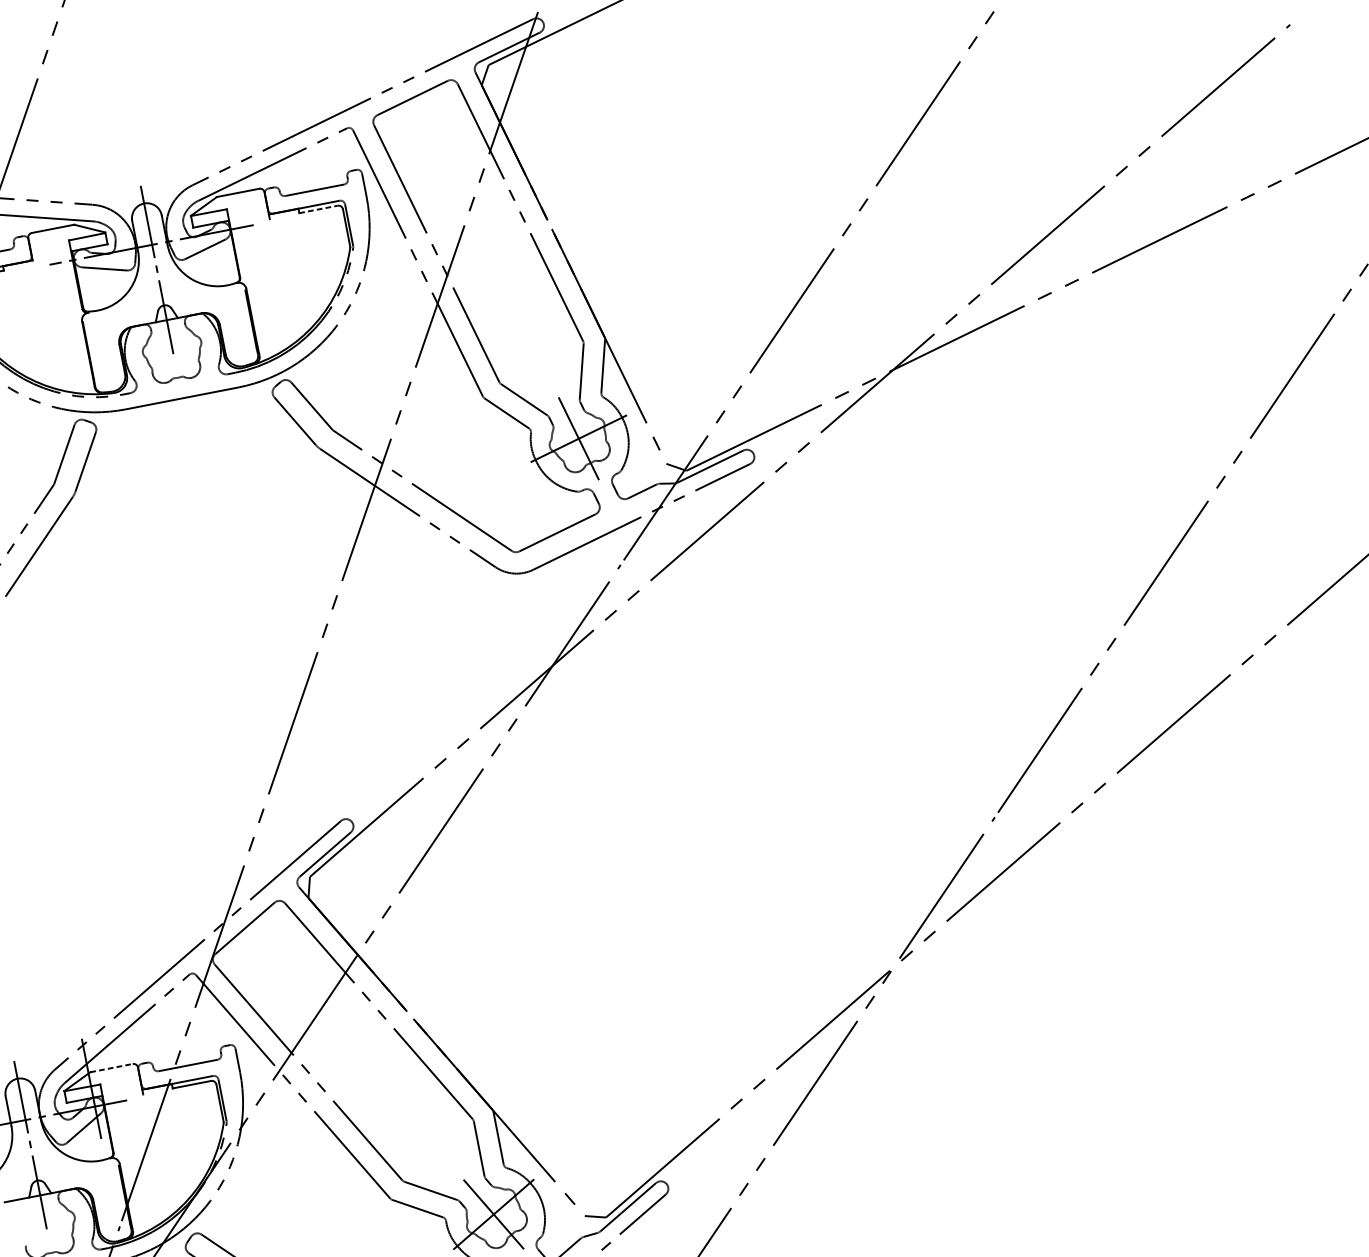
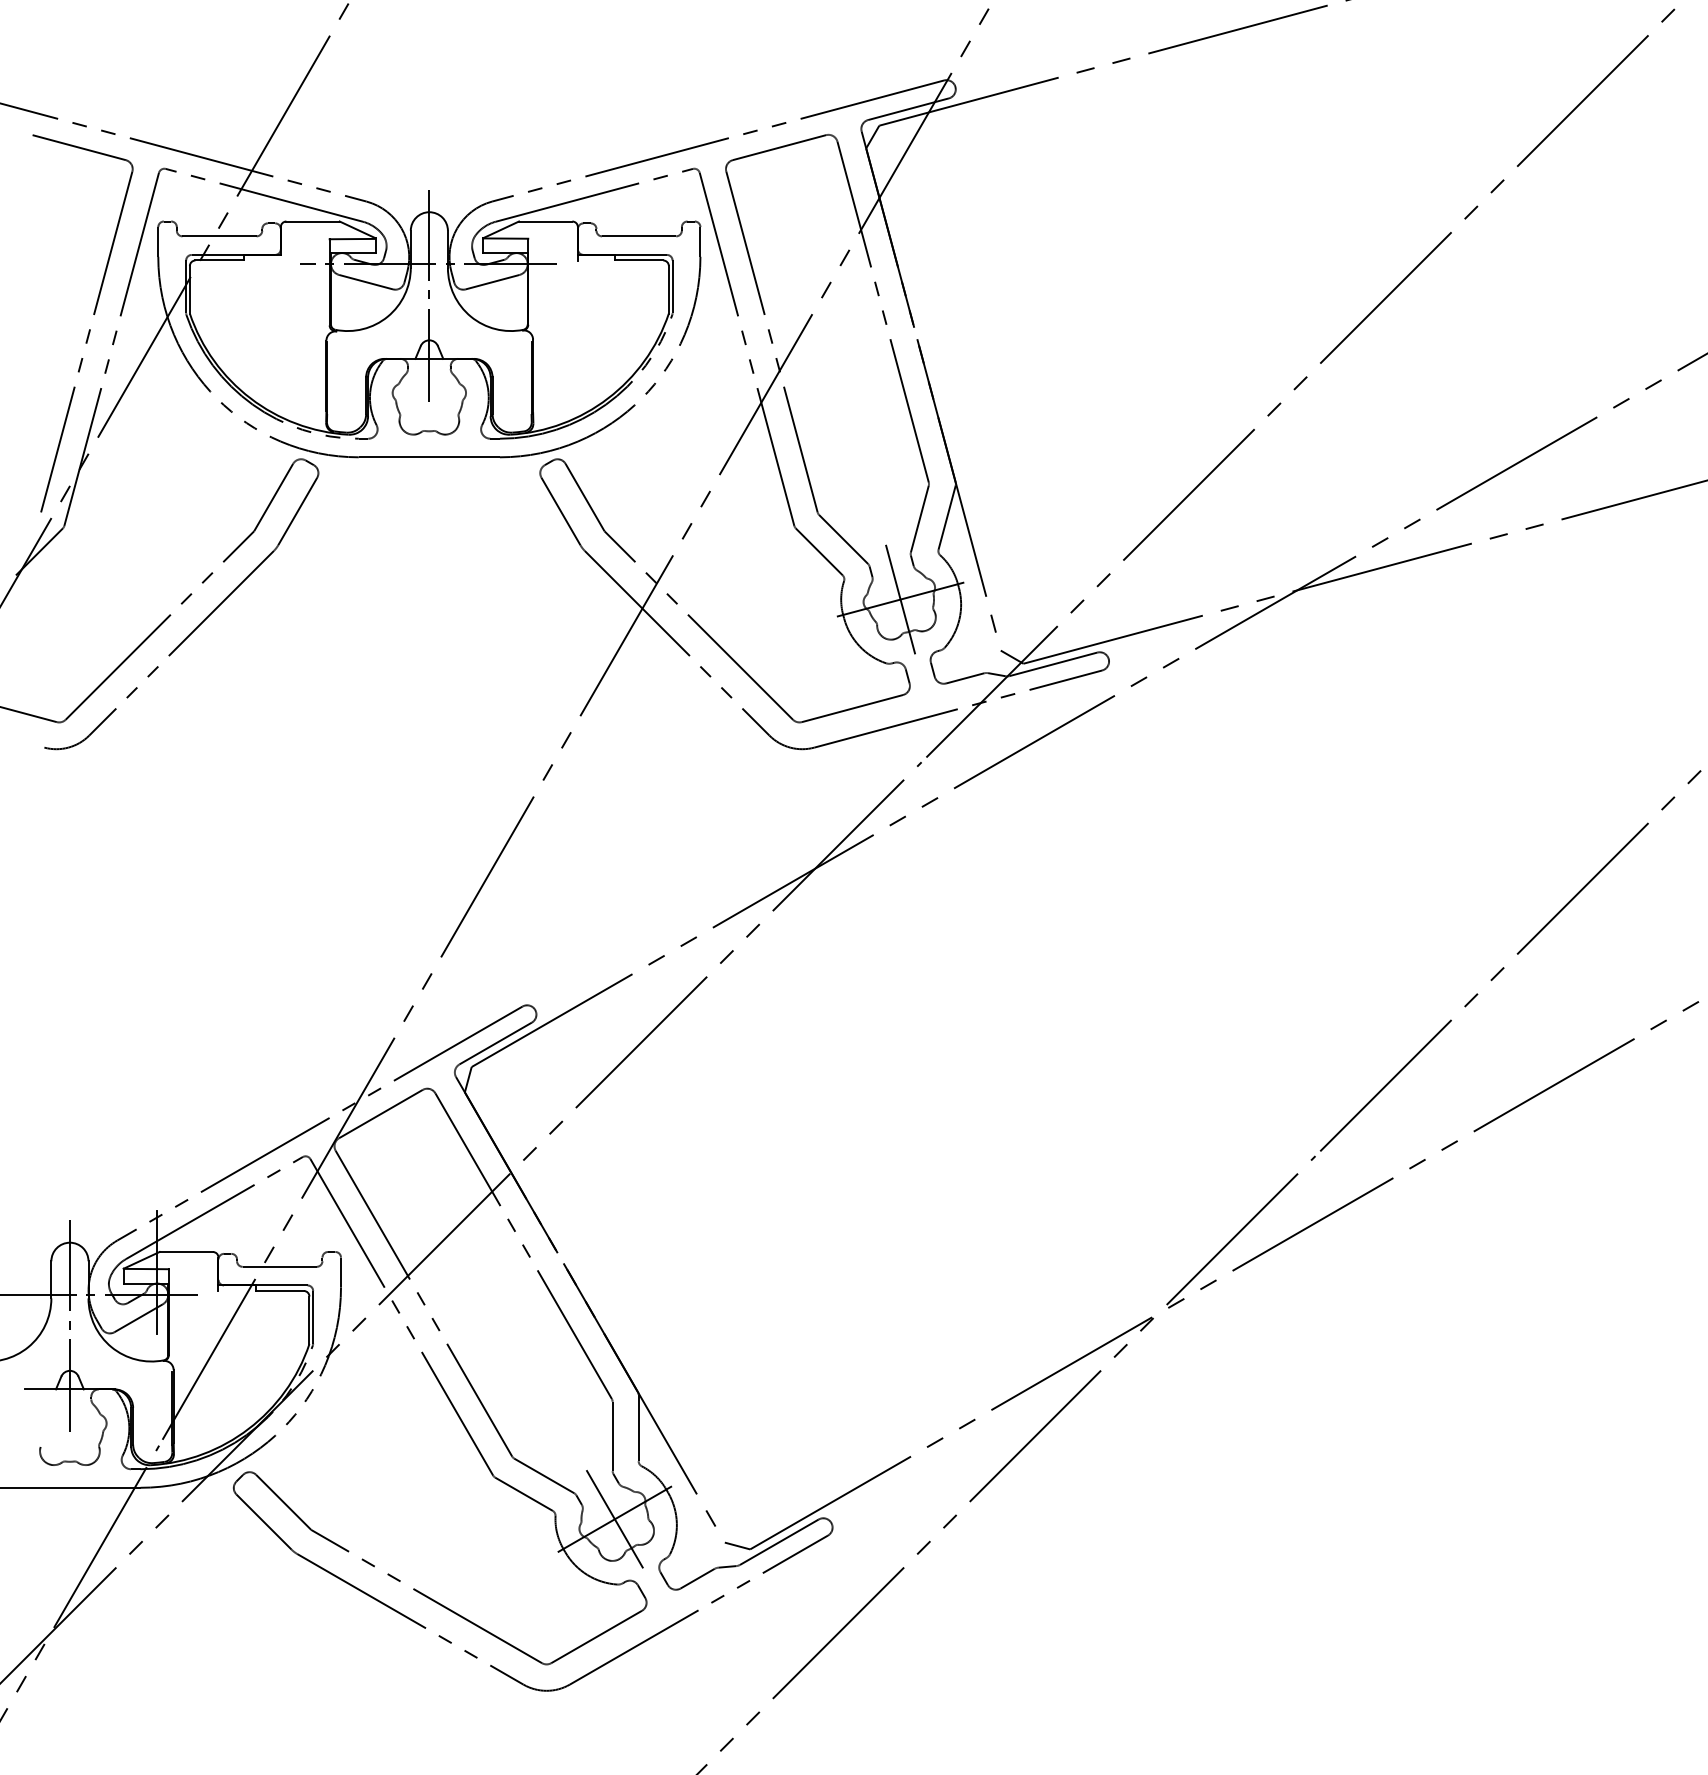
line: (318, 209) -> (639, 260), dashed -> solid
line: (111, 1067) -> (186, 1251), dashed -> solid

